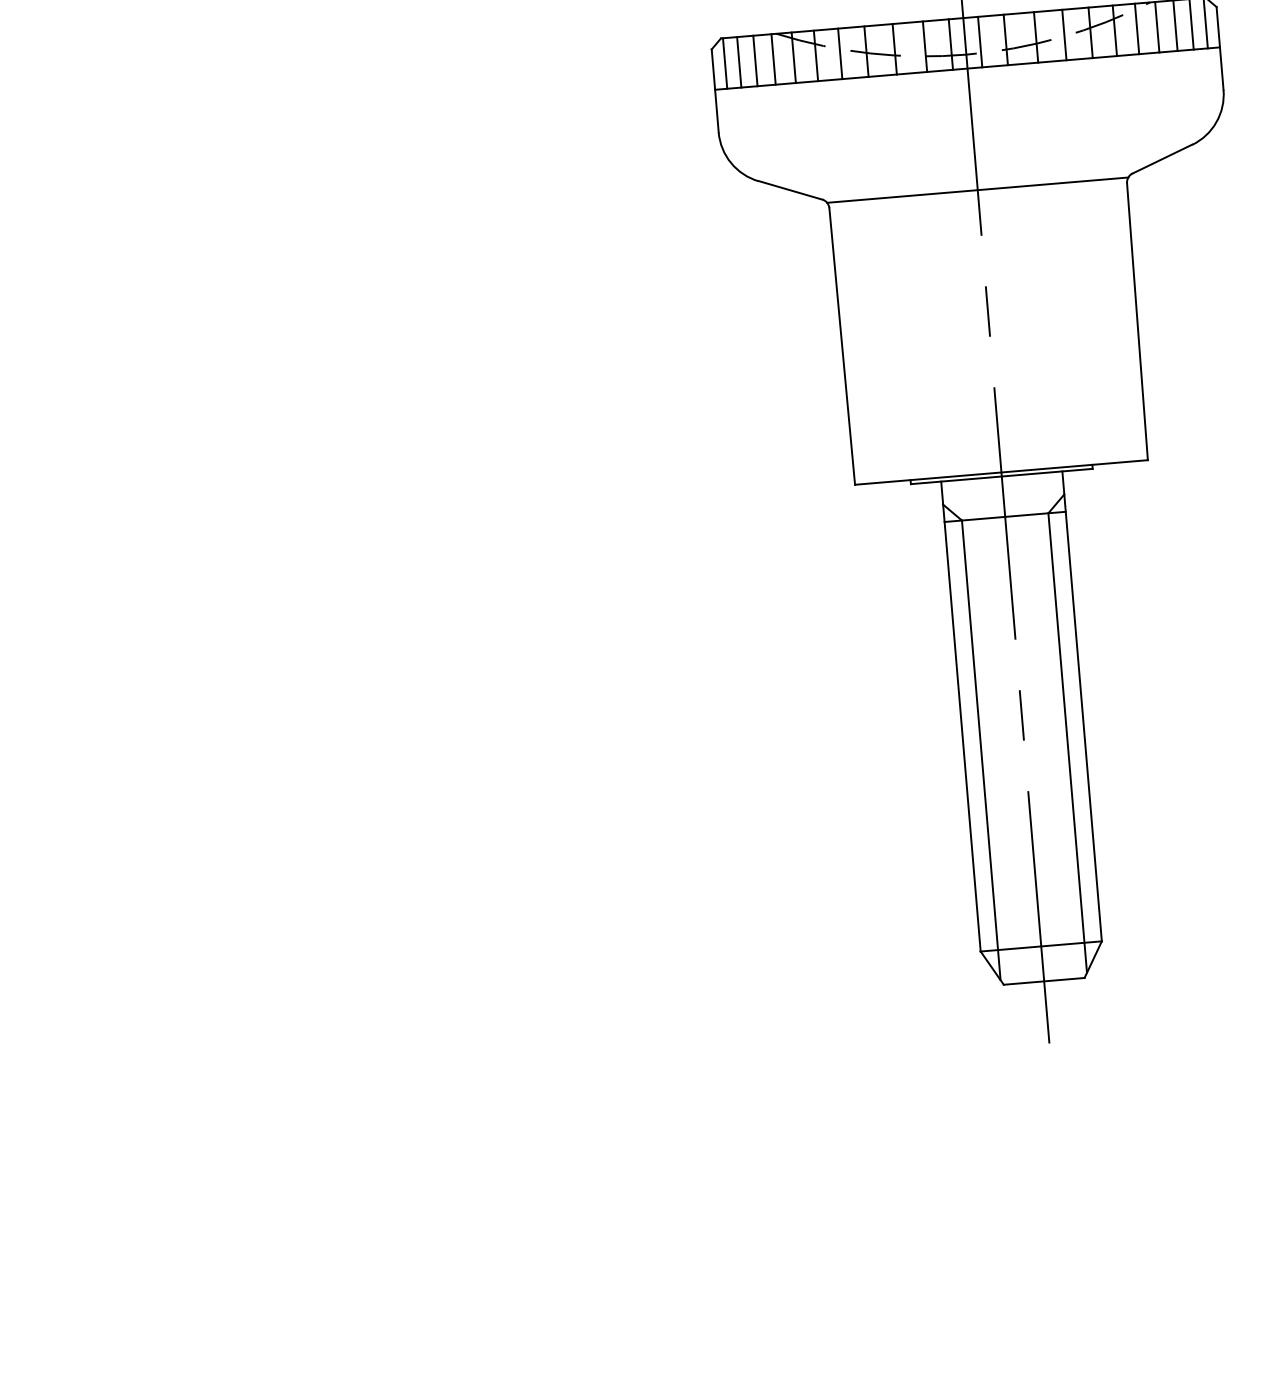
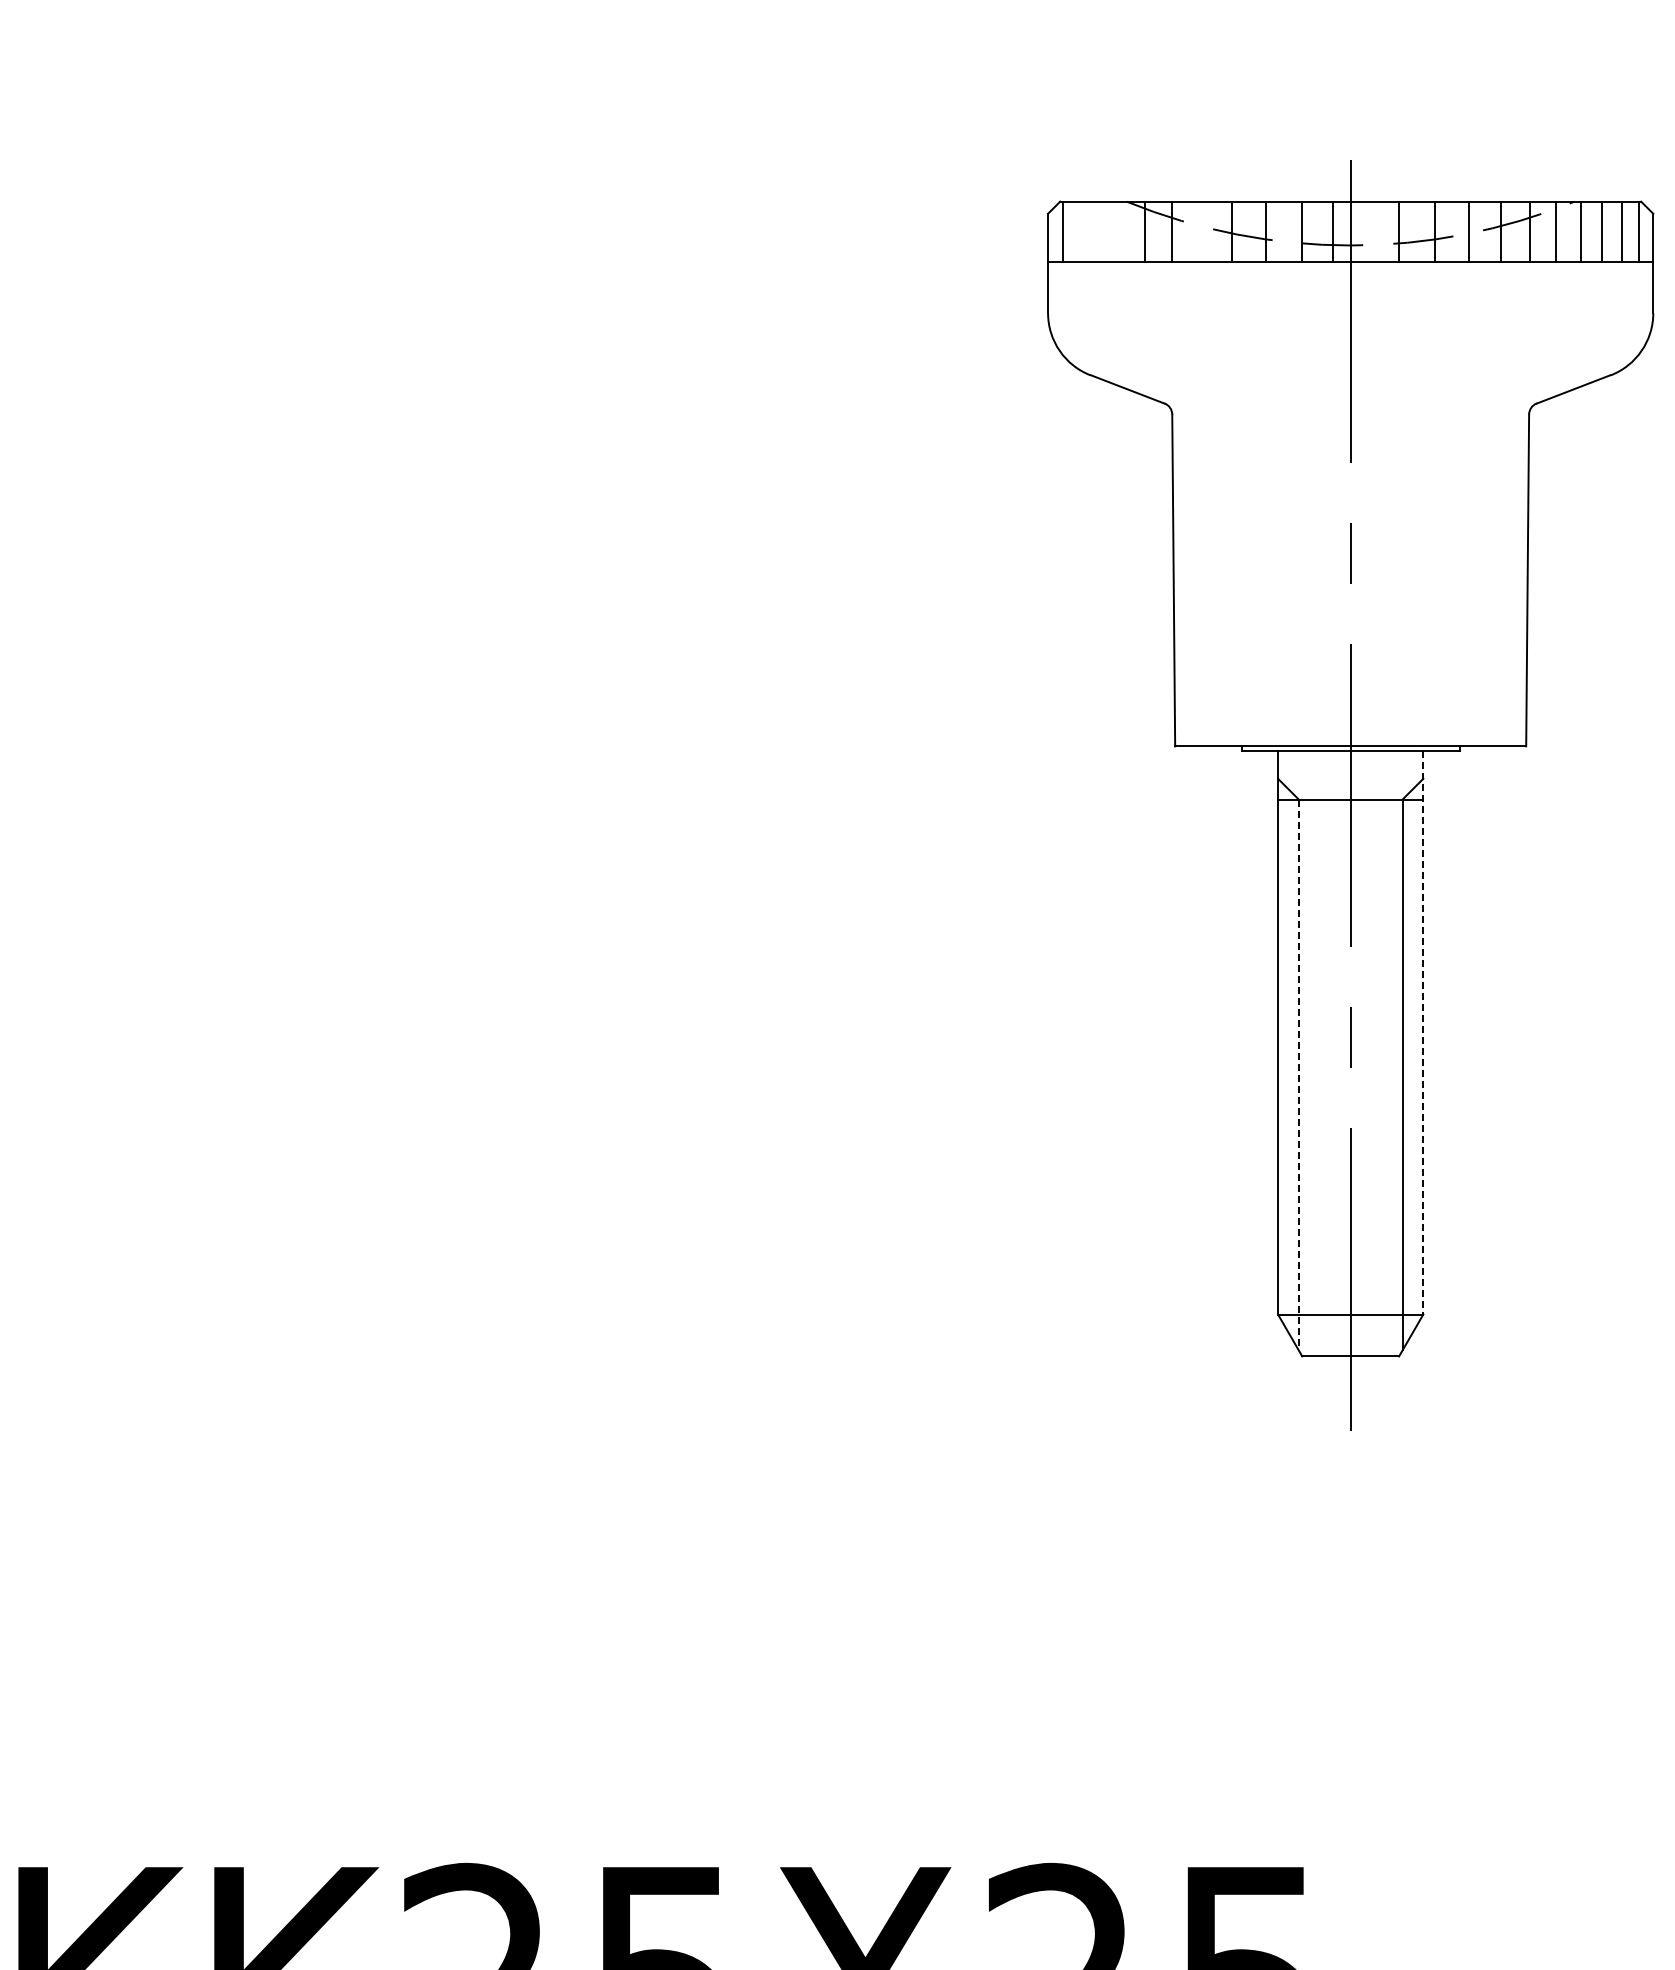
line: (980, 41) -> (1368, 231), removed
line: (840, 53) -> (1200, 231), removed
line: (773, 59) -> (1120, 231), removed
line: (755, 60) -> (1098, 231), removed
line: (739, 61) -> (1079, 231), removed
line: (977, 189) -> (1350, 407), removed
line: (1082, 706) -> (1423, 1032), solid -> dashed
line: (980, 750) -> (1298, 1075), solid -> dashed

